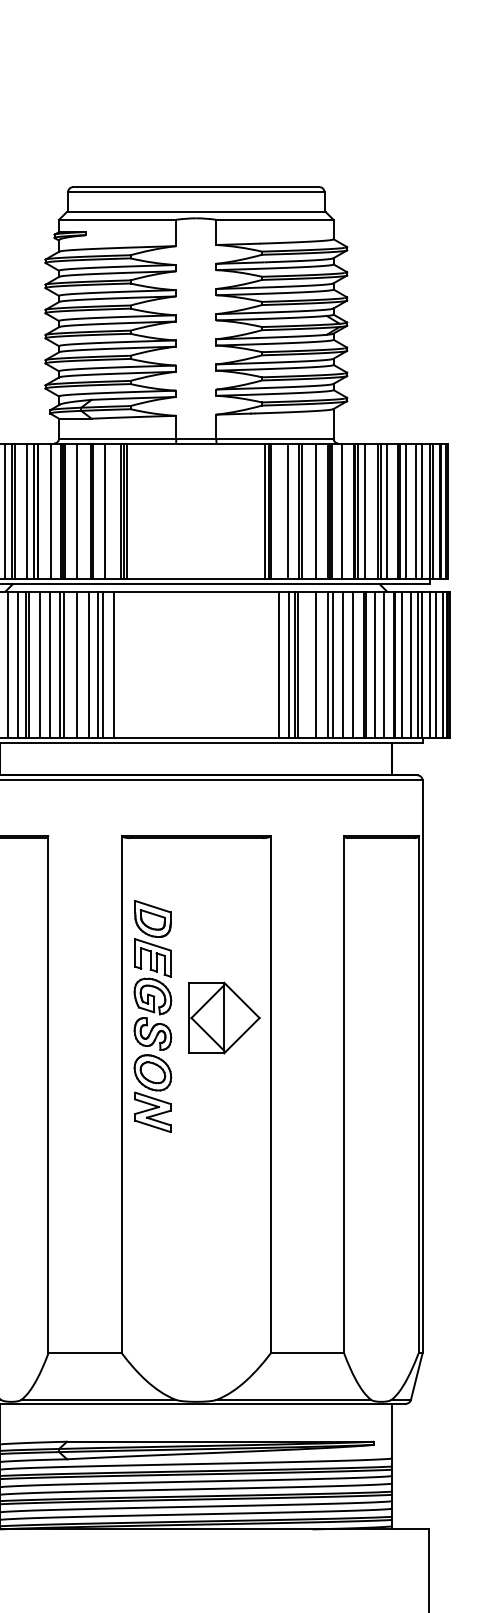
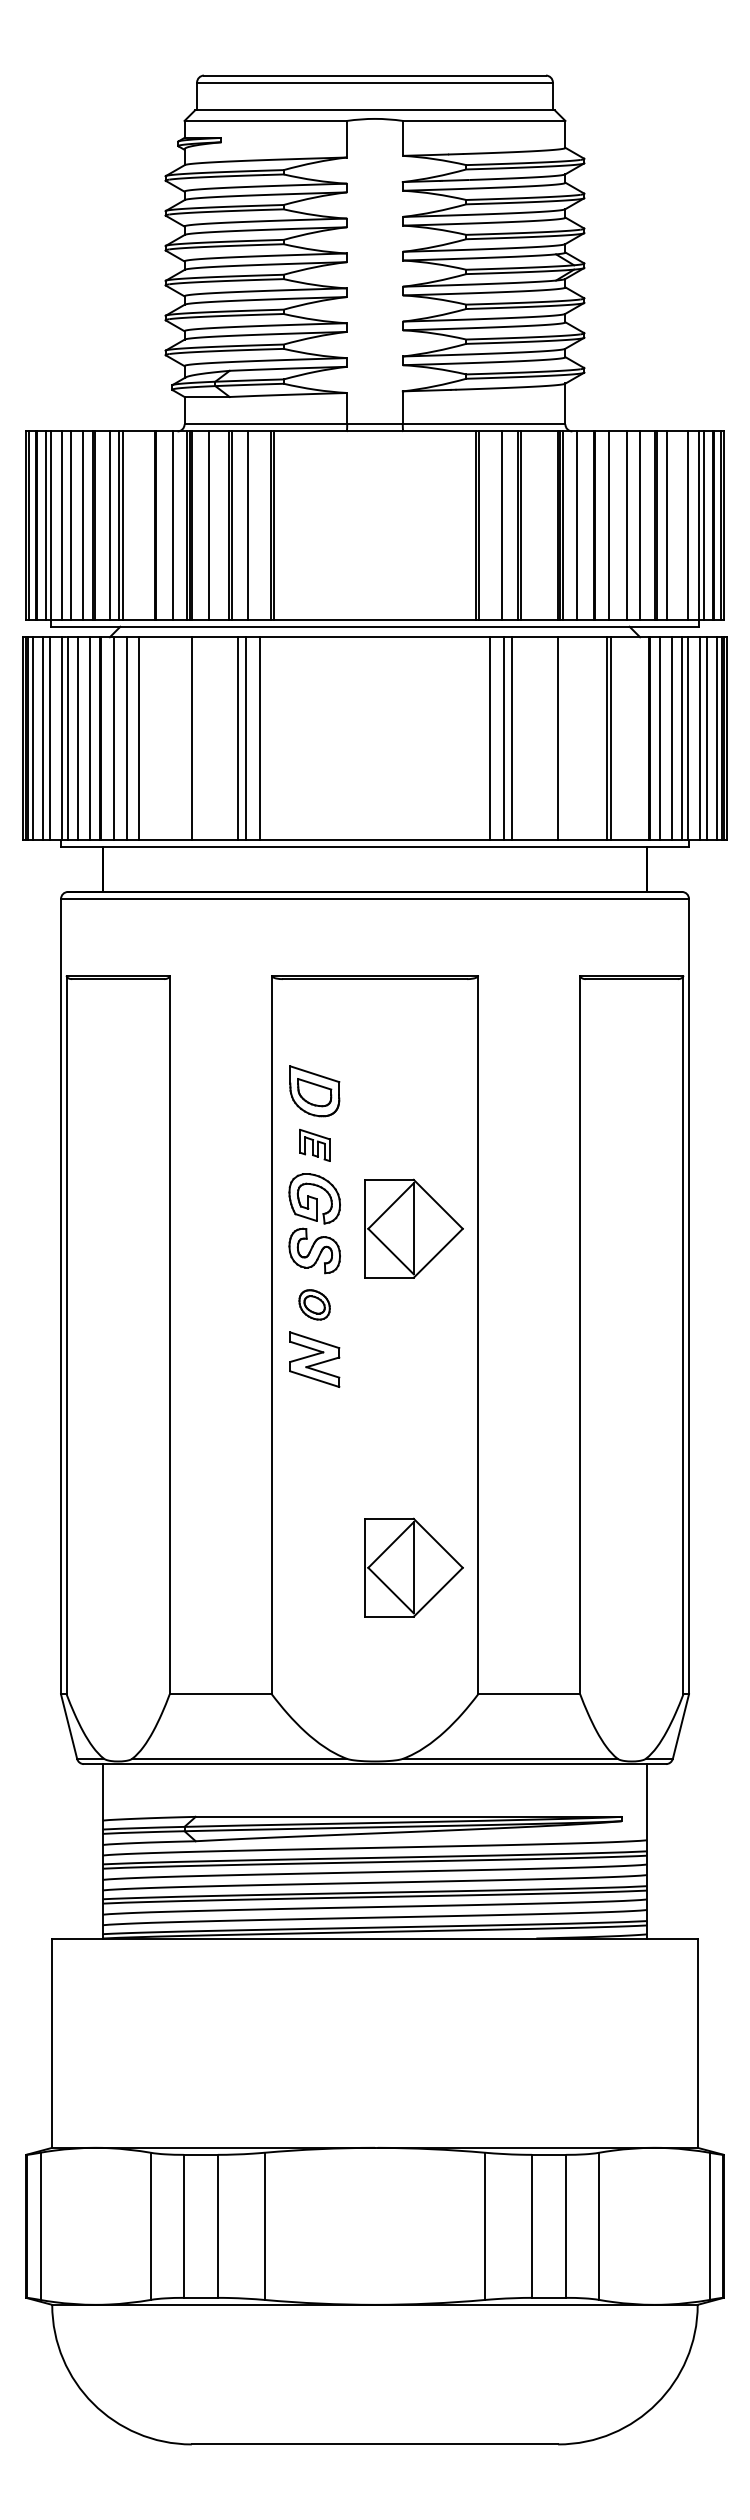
line: (27, 511) -> (140, 525), removed
line: (34, 511) -> (150, 525), removed
line: (127, 511) -> (279, 525), removed
line: (265, 511) -> (470, 525), removed
line: (315, 511) -> (540, 525), removed
line: (358, 511) -> (599, 525), removed
line: (380, 511) -> (630, 525), removed
line: (415, 511) -> (679, 525), removed
line: (28, 664) -> (142, 738), removed
line: (40, 664) -> (158, 738), removed
line: (50, 664) -> (172, 738), removed
line: (59, 664) -> (185, 738), removed
line: (77, 664) -> (209, 738), removed
line: (88, 664) -> (225, 738), removed
line: (298, 664) -> (516, 738), removed
line: (315, 664) -> (540, 738), removed
line: (332, 664) -> (564, 738), removed
line: (342, 664) -> (577, 738), removed
line: (352, 664) -> (591, 738), removed
line: (374, 664) -> (622, 738), removed
line: (384, 664) -> (636, 738), removed
part: (152, 958) -> (314, 1145), size x0.6
part: (152, 1072) -> (314, 1304), size x0.6
part: (224, 1262) -> (413, 1567), added

